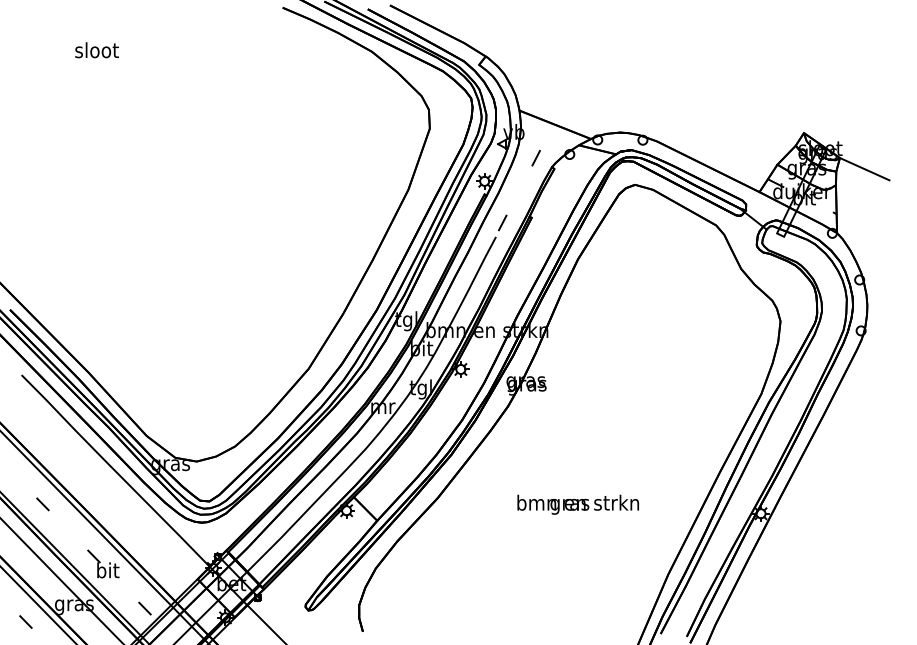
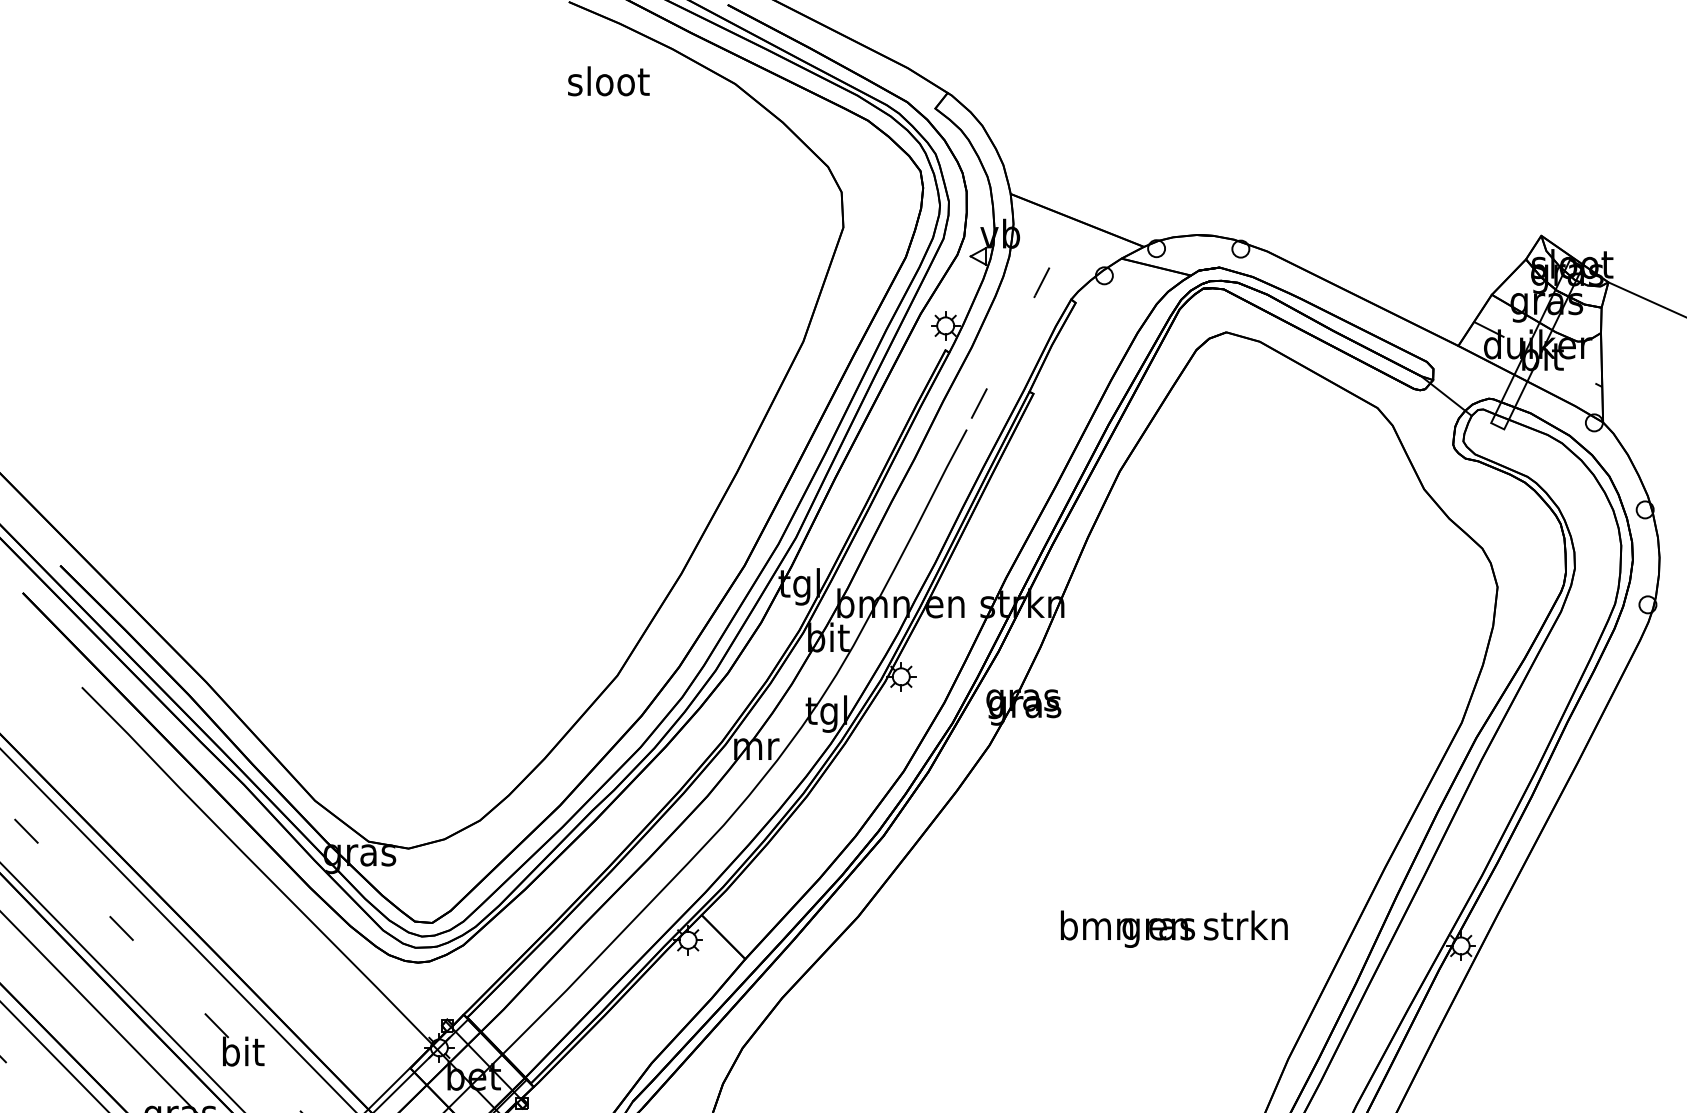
text: (96, 50) -> (607, 81), moved
text: (577, 504) -> (1172, 928), moved

